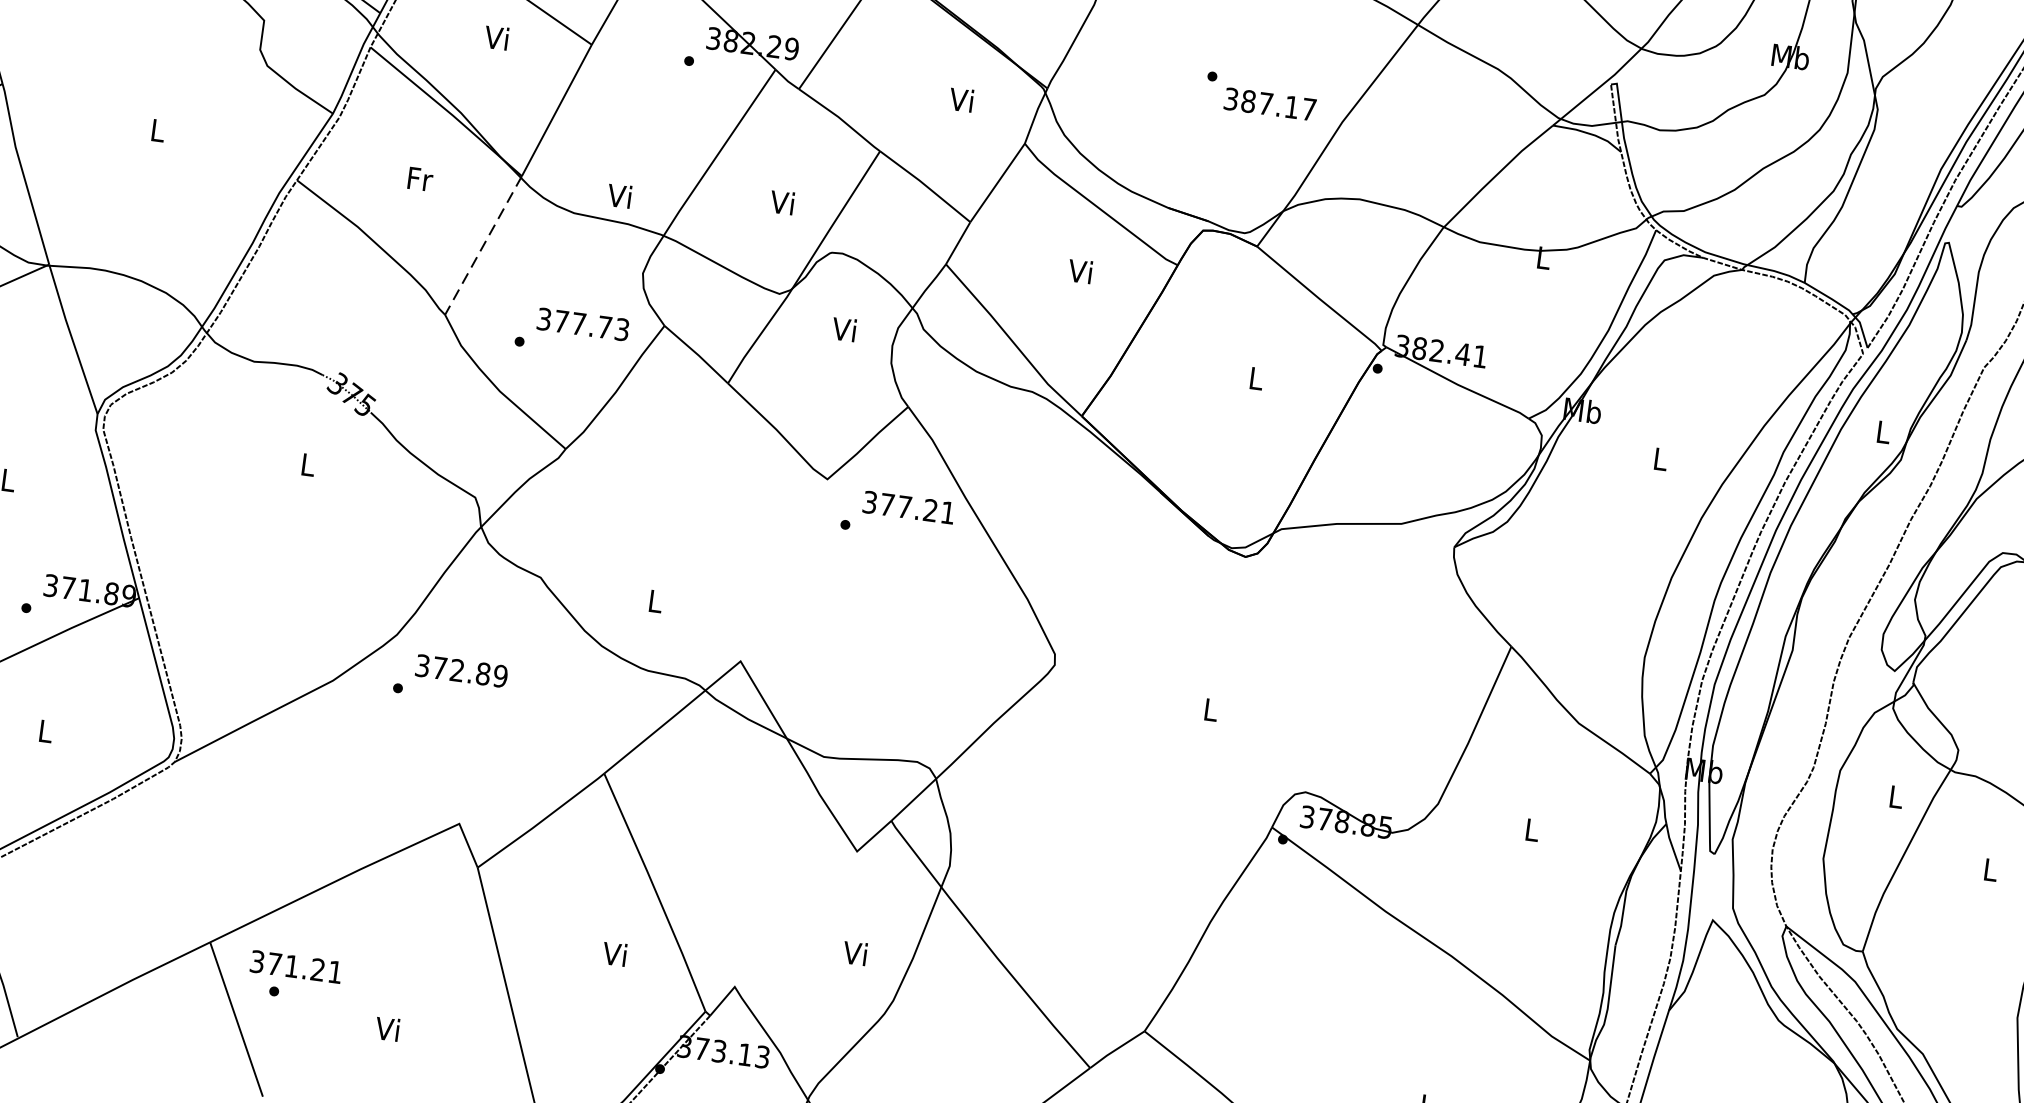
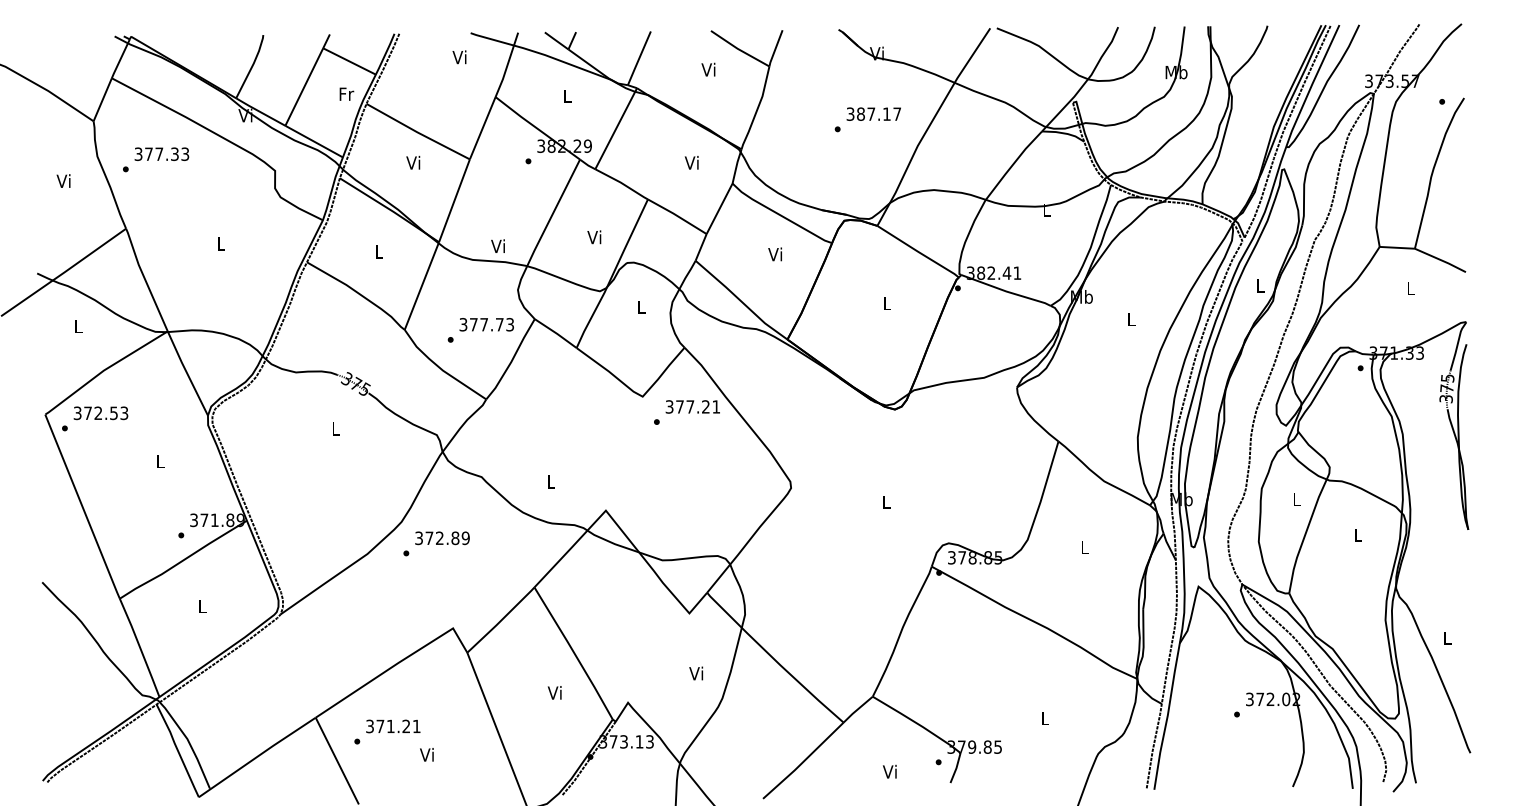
text: (1269, 103) -> (873, 113), moved
text: (420, 178) -> (379, 251), Fr -> L
line: (482, 246) -> (421, 286), dashed -> solid
text: (843, 328) -> (640, 306), Vi -> L
text: (296, 967) -> (393, 726), moved

